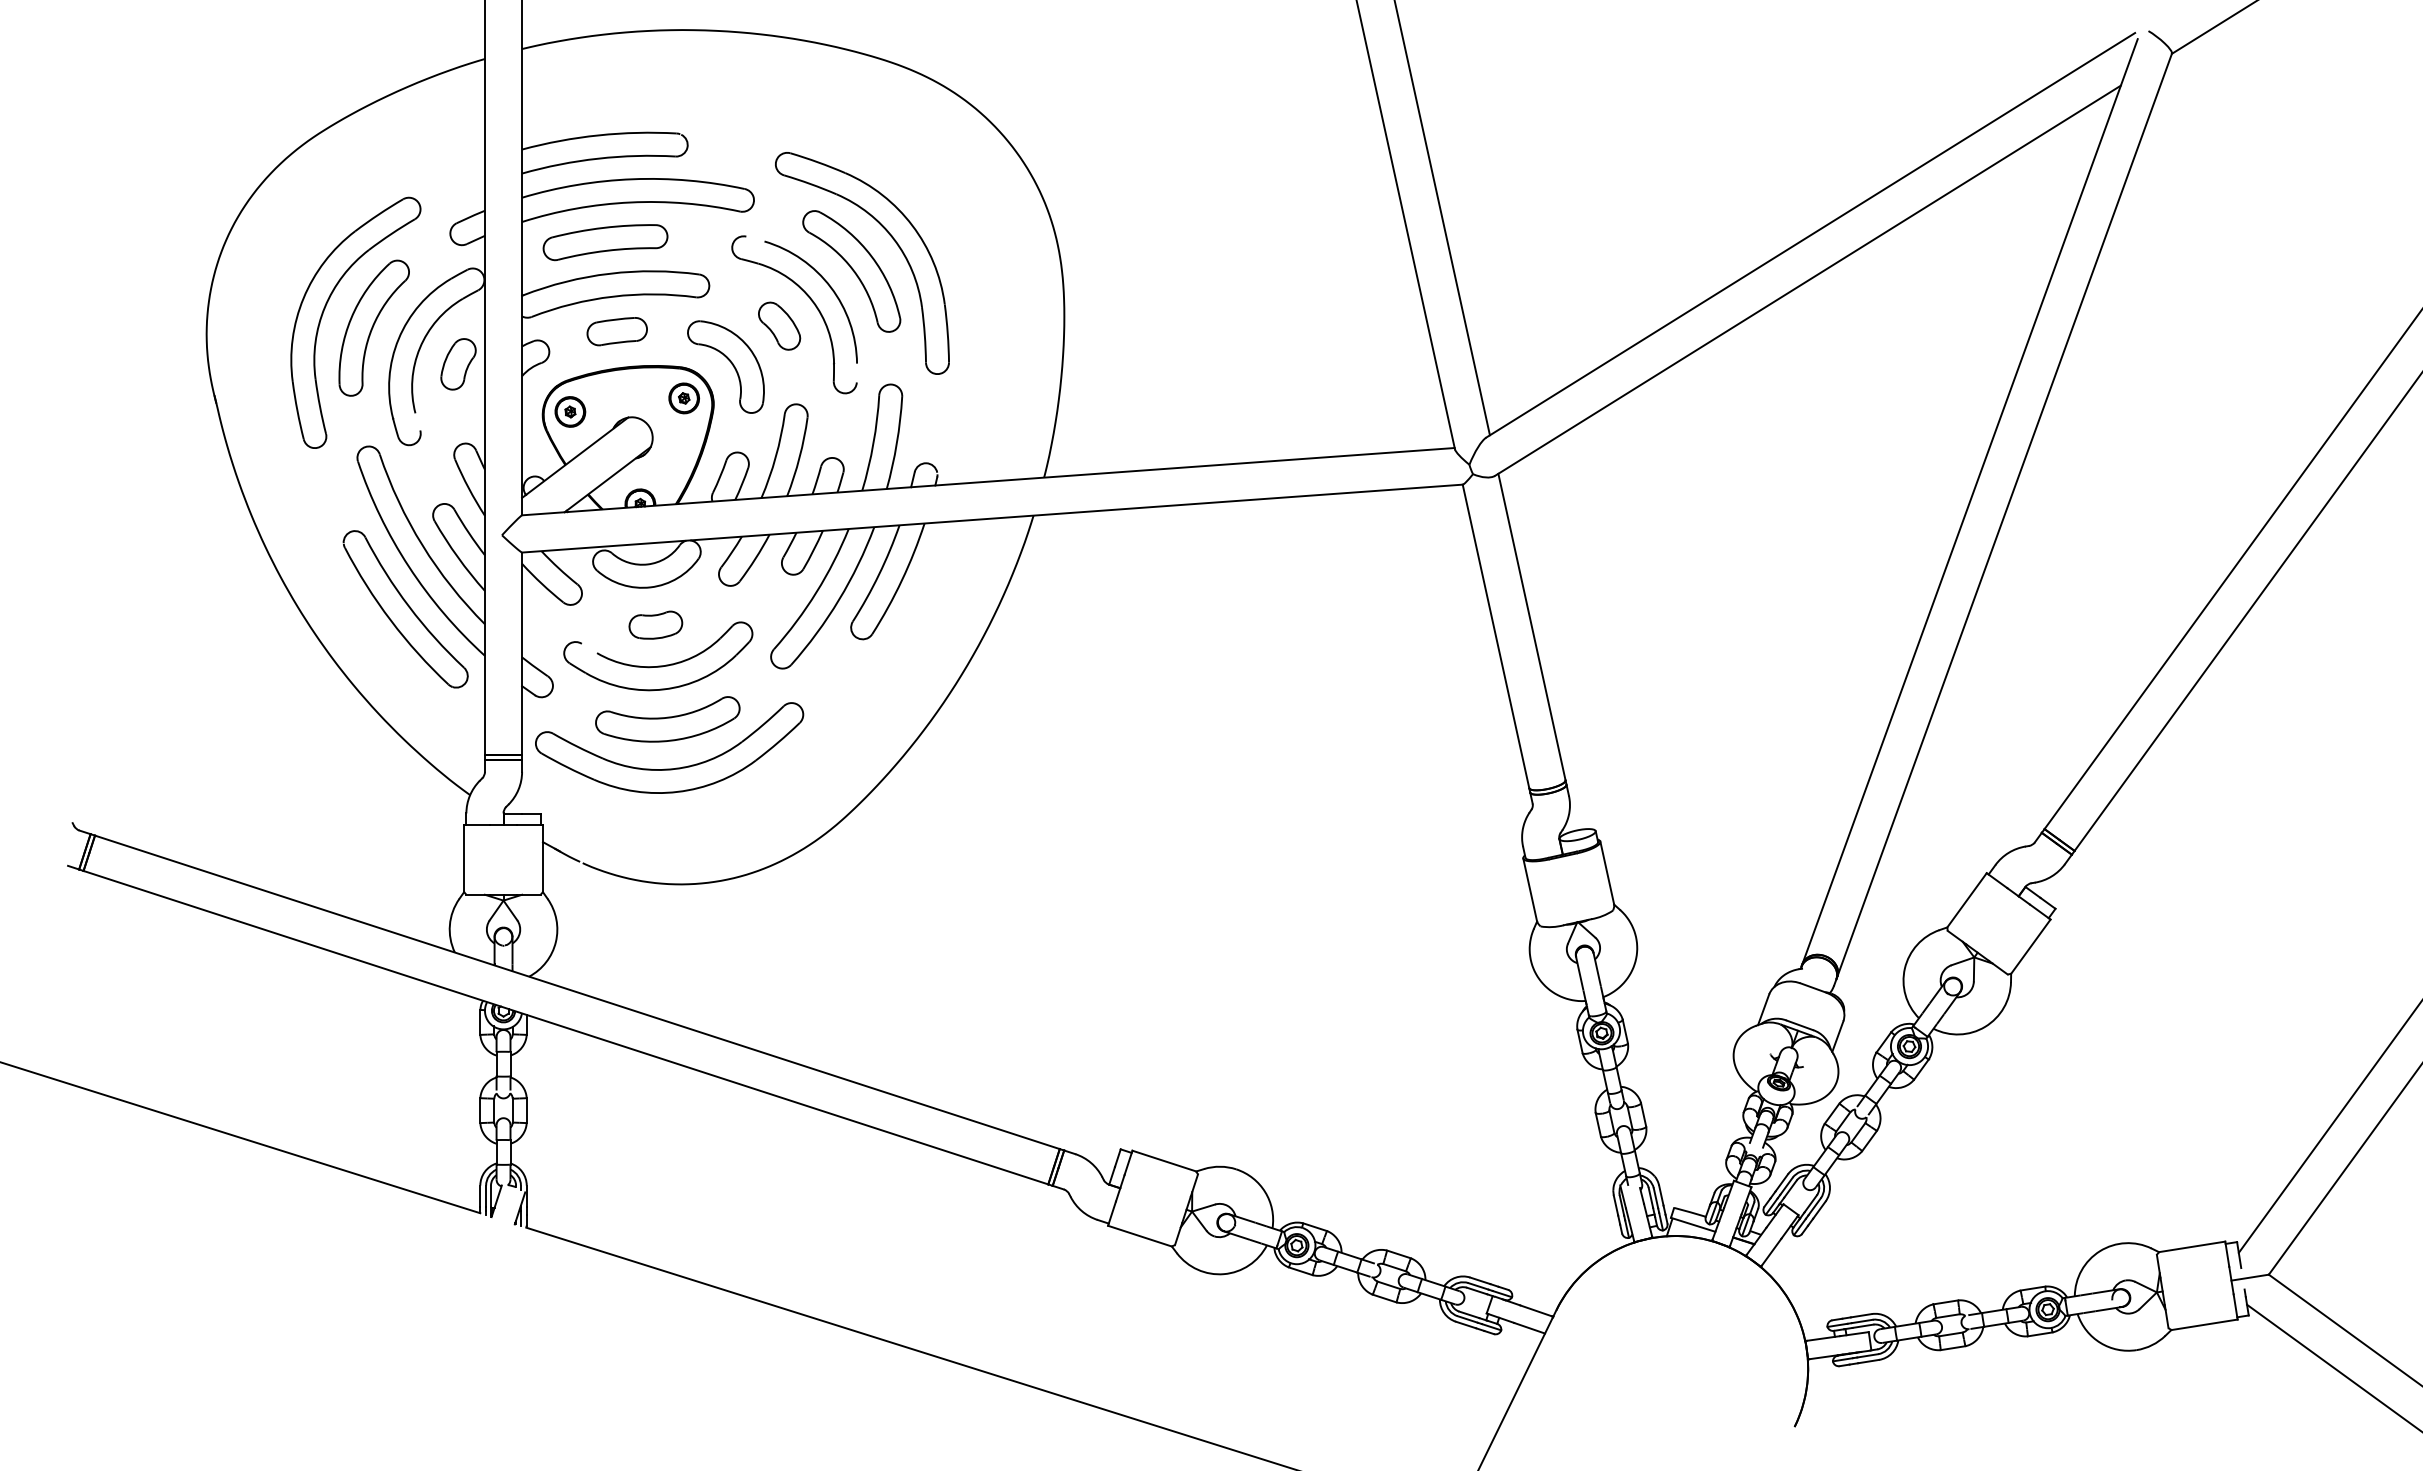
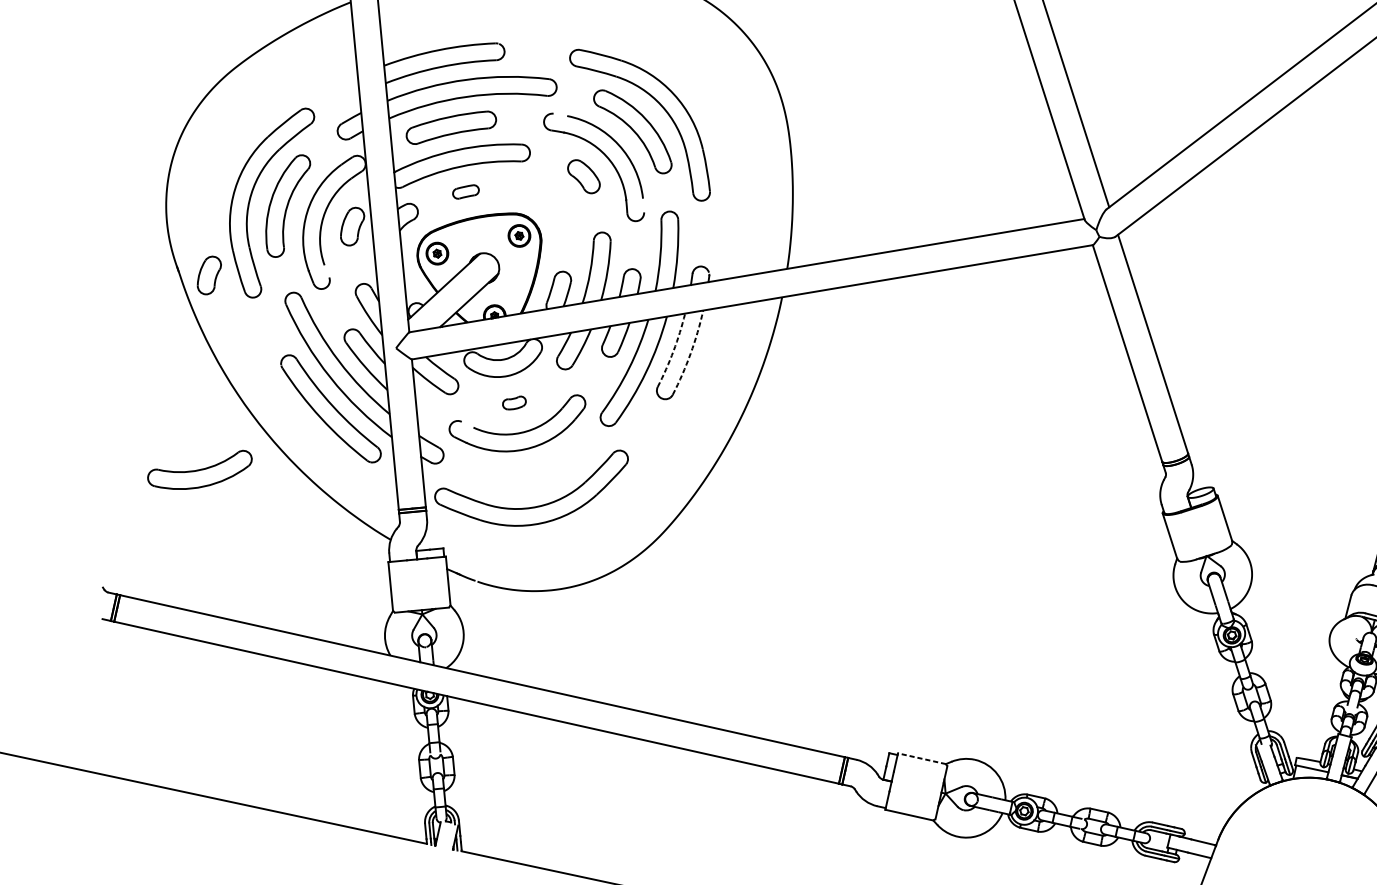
part: (616, 331) -> (465, 191), size x0.6
part: (731, 364) -> (551, 207), removed
part: (257, 412) -> (209, 275), added
arc: (879, 574) -> (673, 350), solid -> dashed
arc: (901, 580) -> (690, 353), solid -> dashed
part: (655, 624) -> (514, 402), size x0.6
part: (667, 719) -> (199, 471), moved
line: (1164, 1161) -> (922, 759), solid -> dashed

